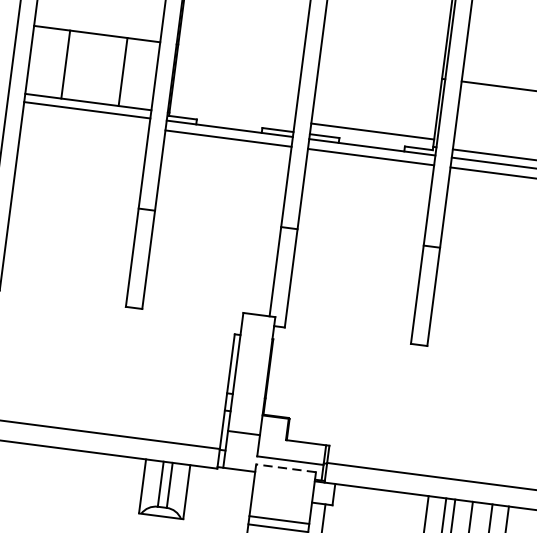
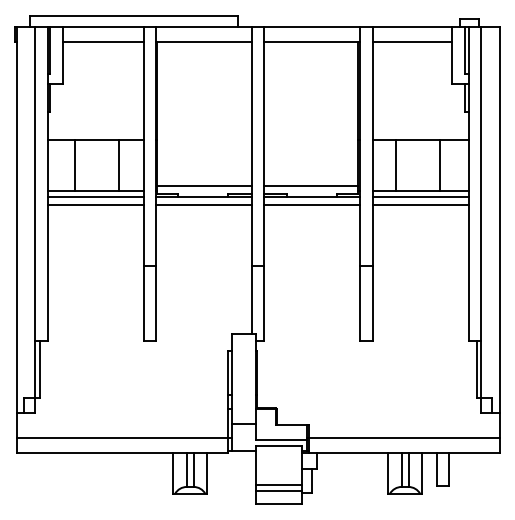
line: (232, 113) -> (204, 185), added
line: (85, 119) -> (95, 204), added
line: (488, 119) -> (396, 165), added
line: (285, 467) -> (278, 445), dashed -> solid

